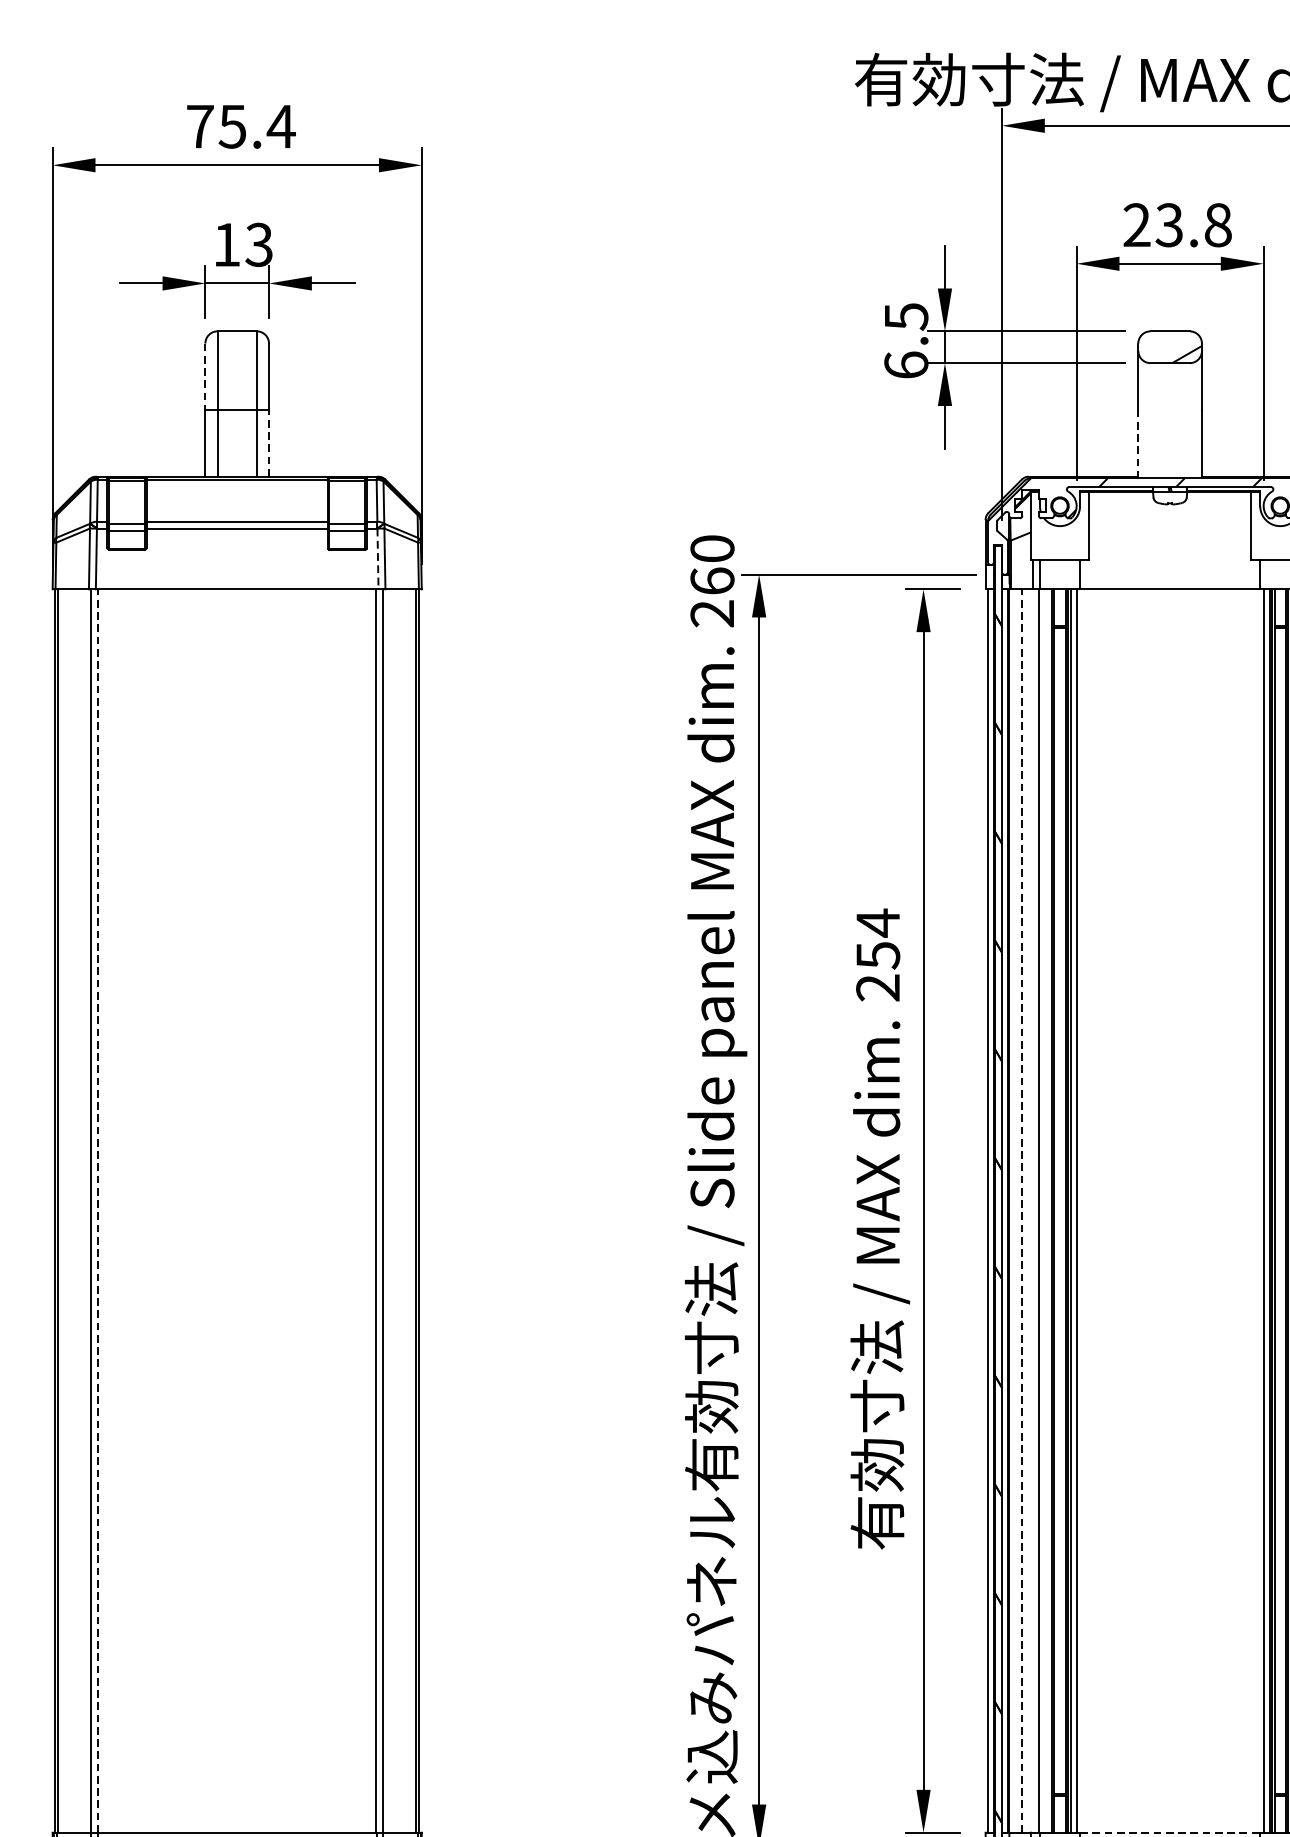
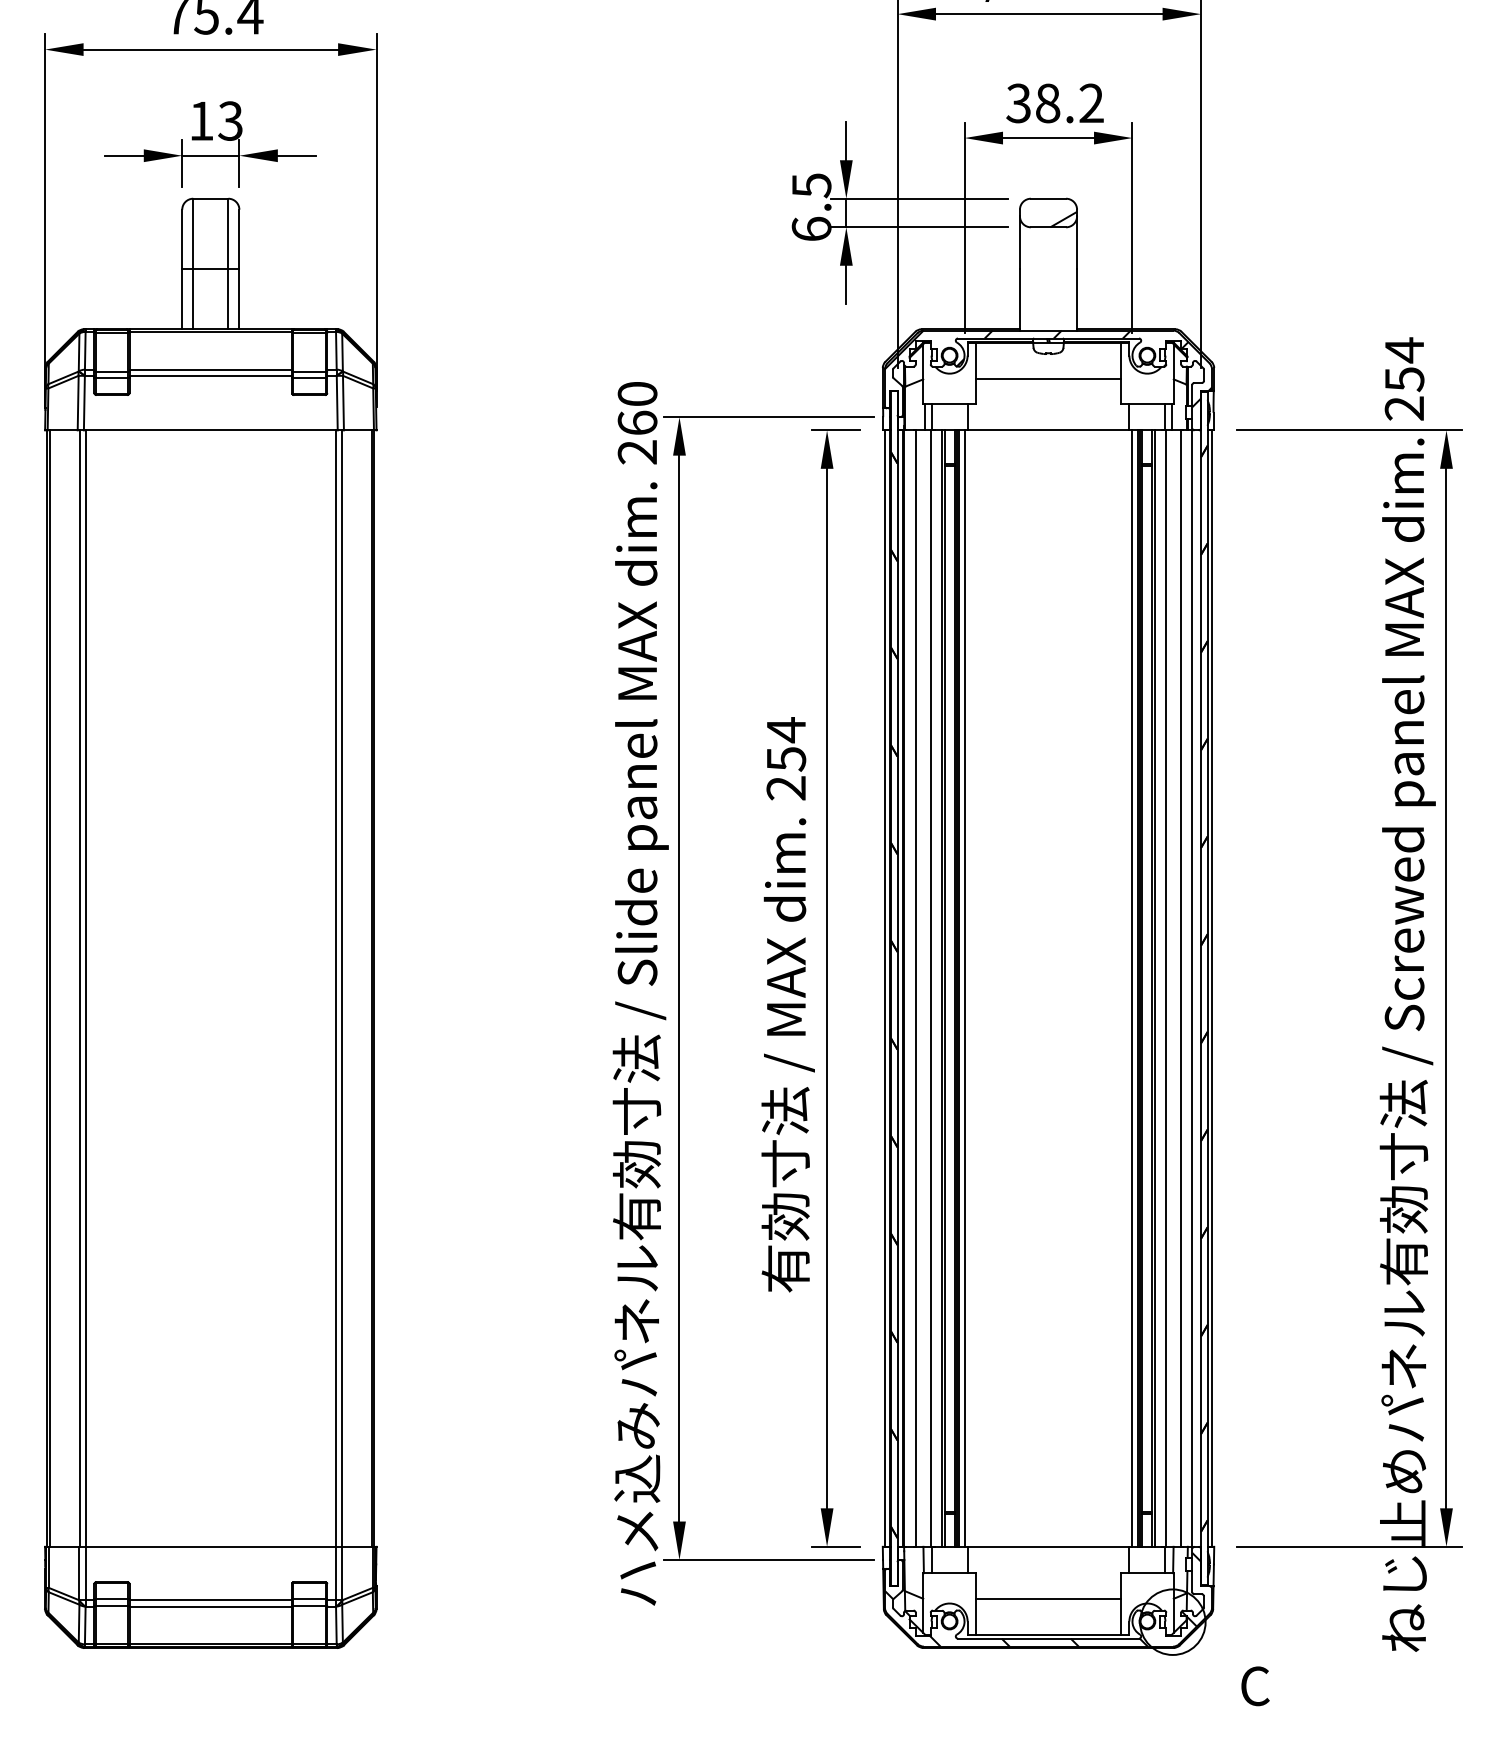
text: (1176, 225) -> (1054, 103), 23.8 -> 38.2
line: (205, 376) -> (182, 239), dashed -> solid
line: (269, 442) -> (239, 298), dashed -> solid
line: (1137, 443) -> (1019, 299), dashed -> solid
line: (1170, 531) -> (1048, 378), added
line: (378, 559) -> (337, 403), dashed -> solid
line: (98, 1210) -> (86, 988), dashed -> solid
line: (1021, 1210) -> (915, 988), dashed -> solid
line: (1170, 1832) -> (1048, 1546), dashed -> solid

